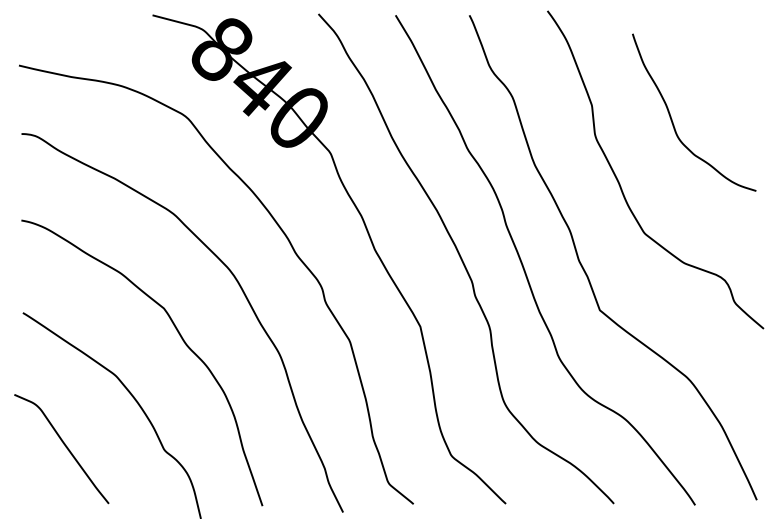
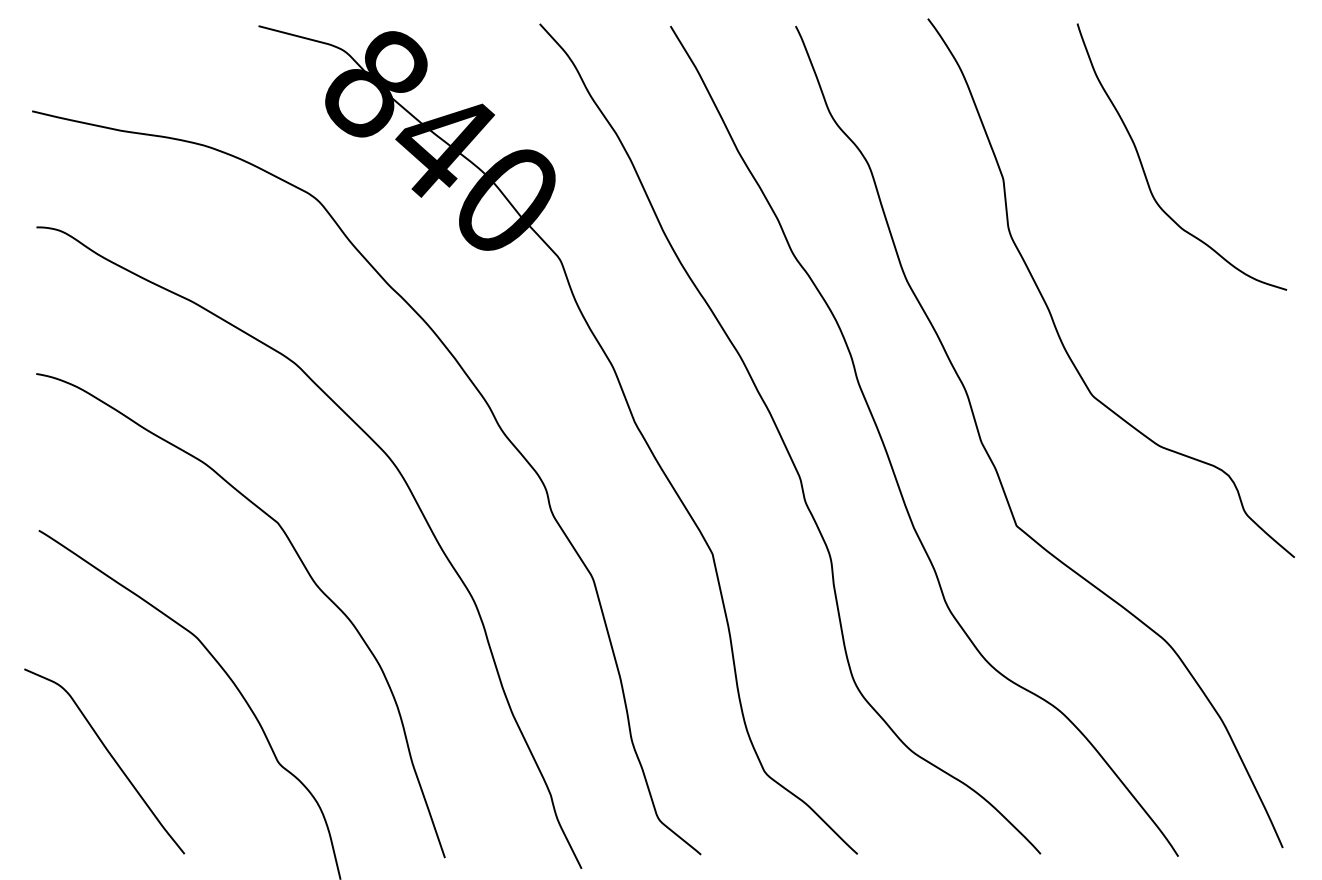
curve: (672, 119) -> (1144, 168), moved

